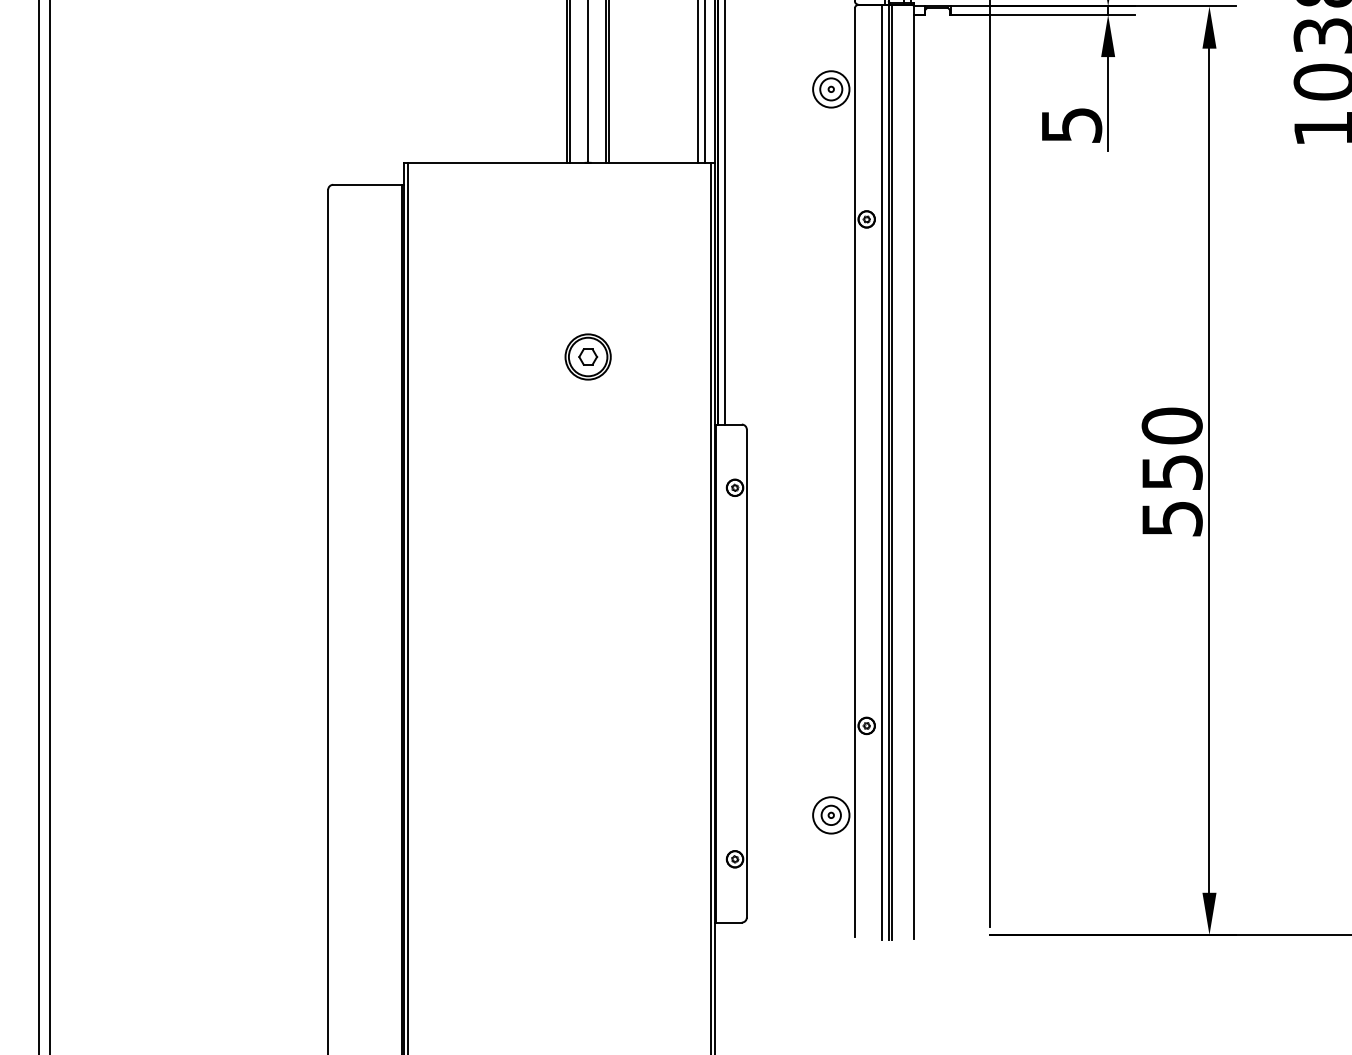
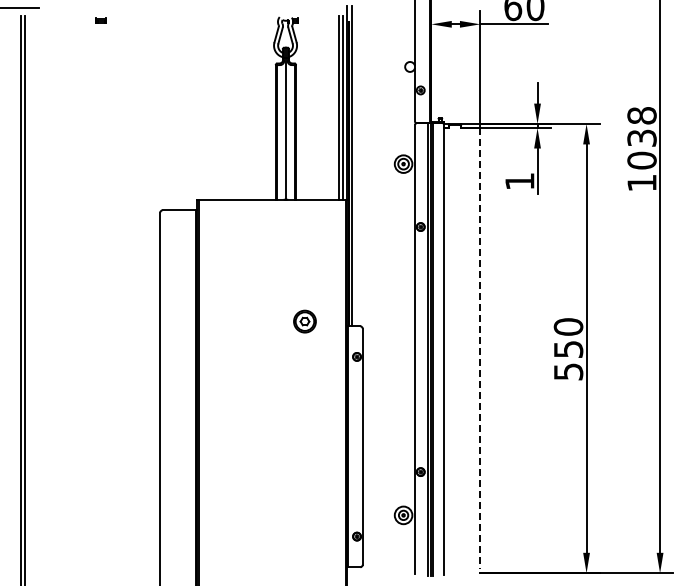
text: (1070, 125) -> (519, 181), 5 -> 1
part: (587, 356) -> (304, 321), moved
line: (990, 470) -> (480, 348), solid -> dashed

